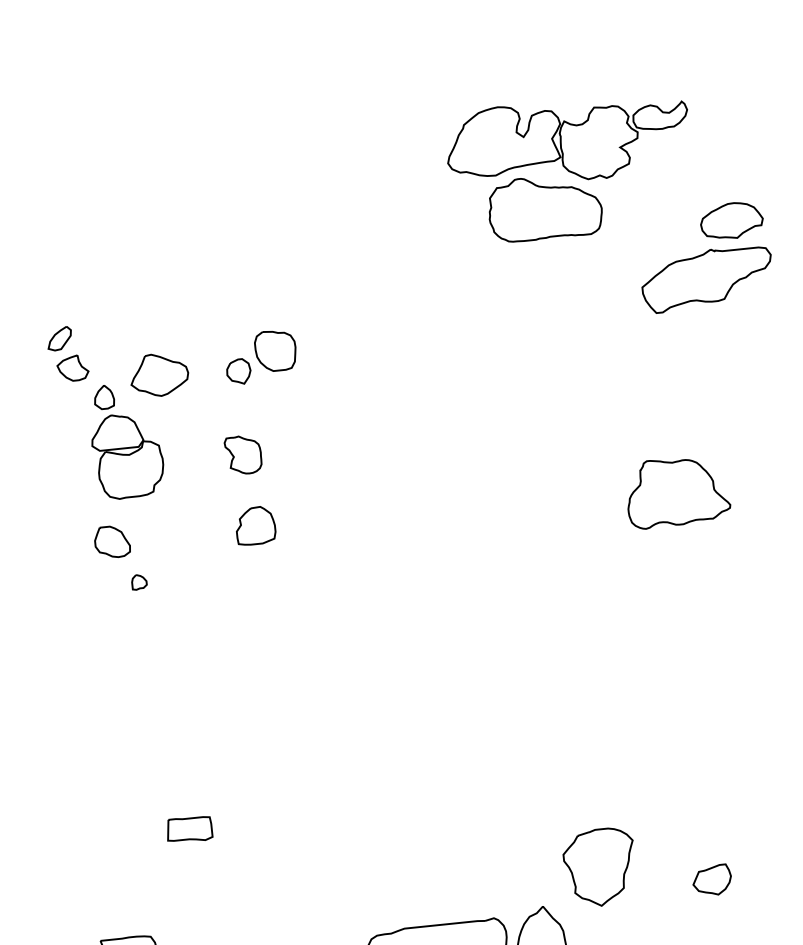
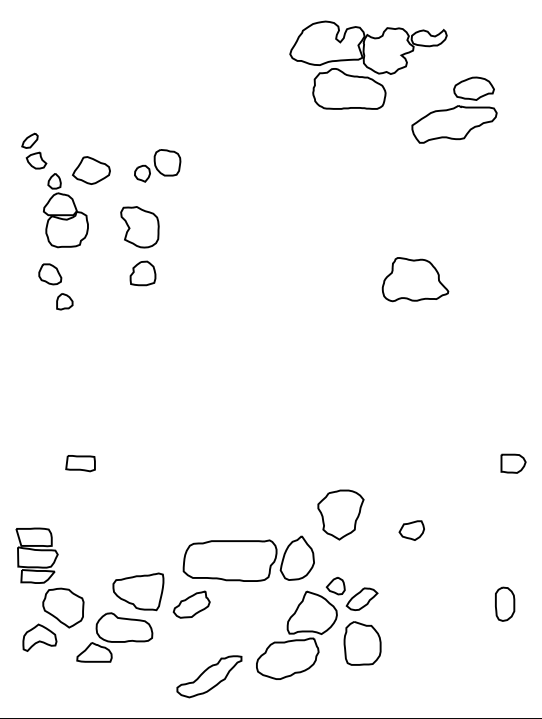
part: (704, 256) -> (454, 109), moved
part: (242, 455) -> (139, 227), size x1.67
part: (138, 581) -> (64, 301), size x1.67

